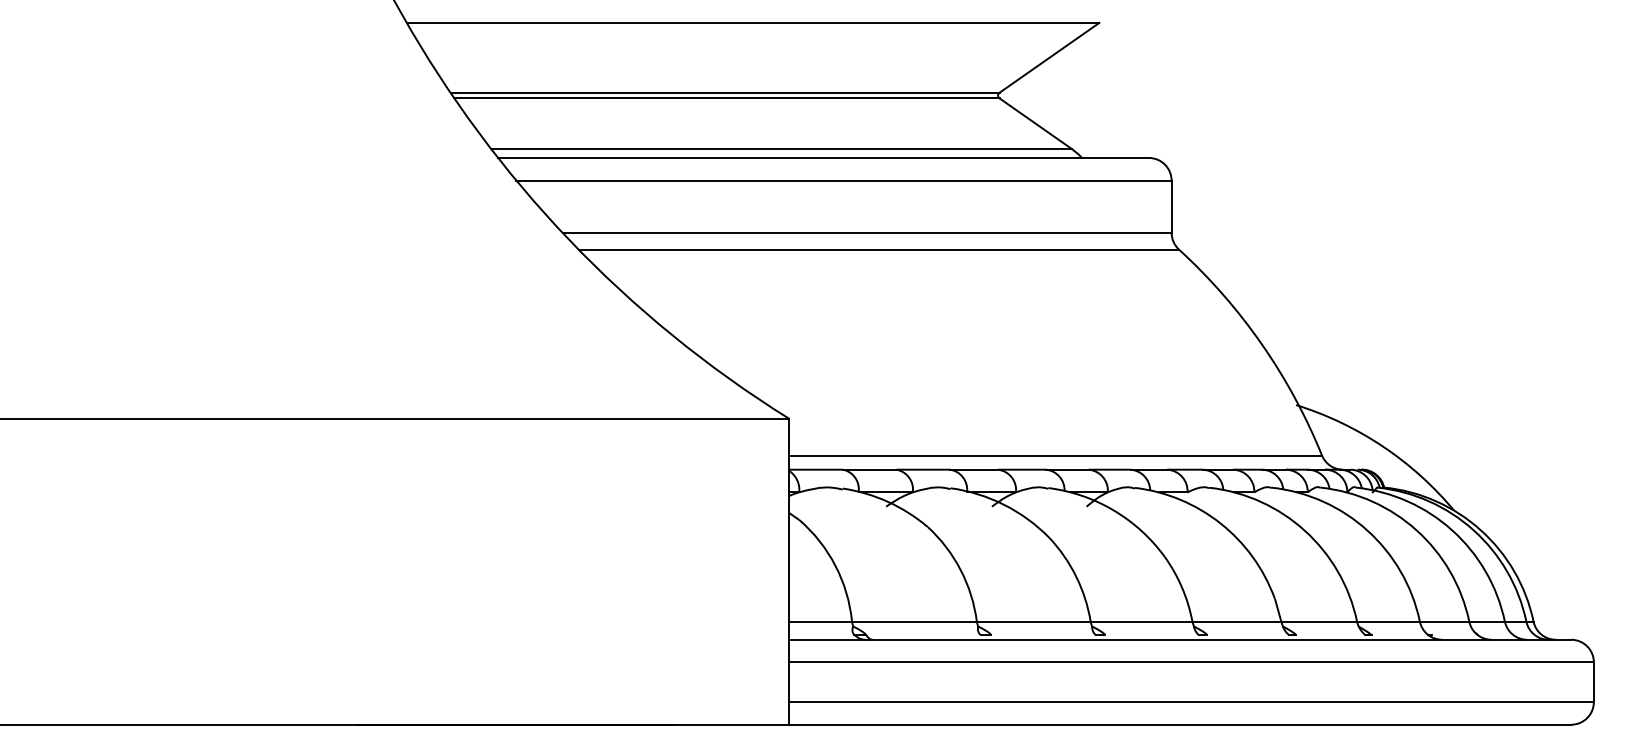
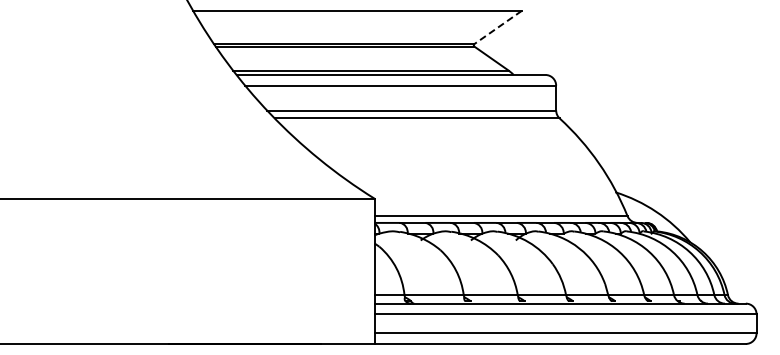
line: (1050, 57) -> (498, 27), solid -> dashed

